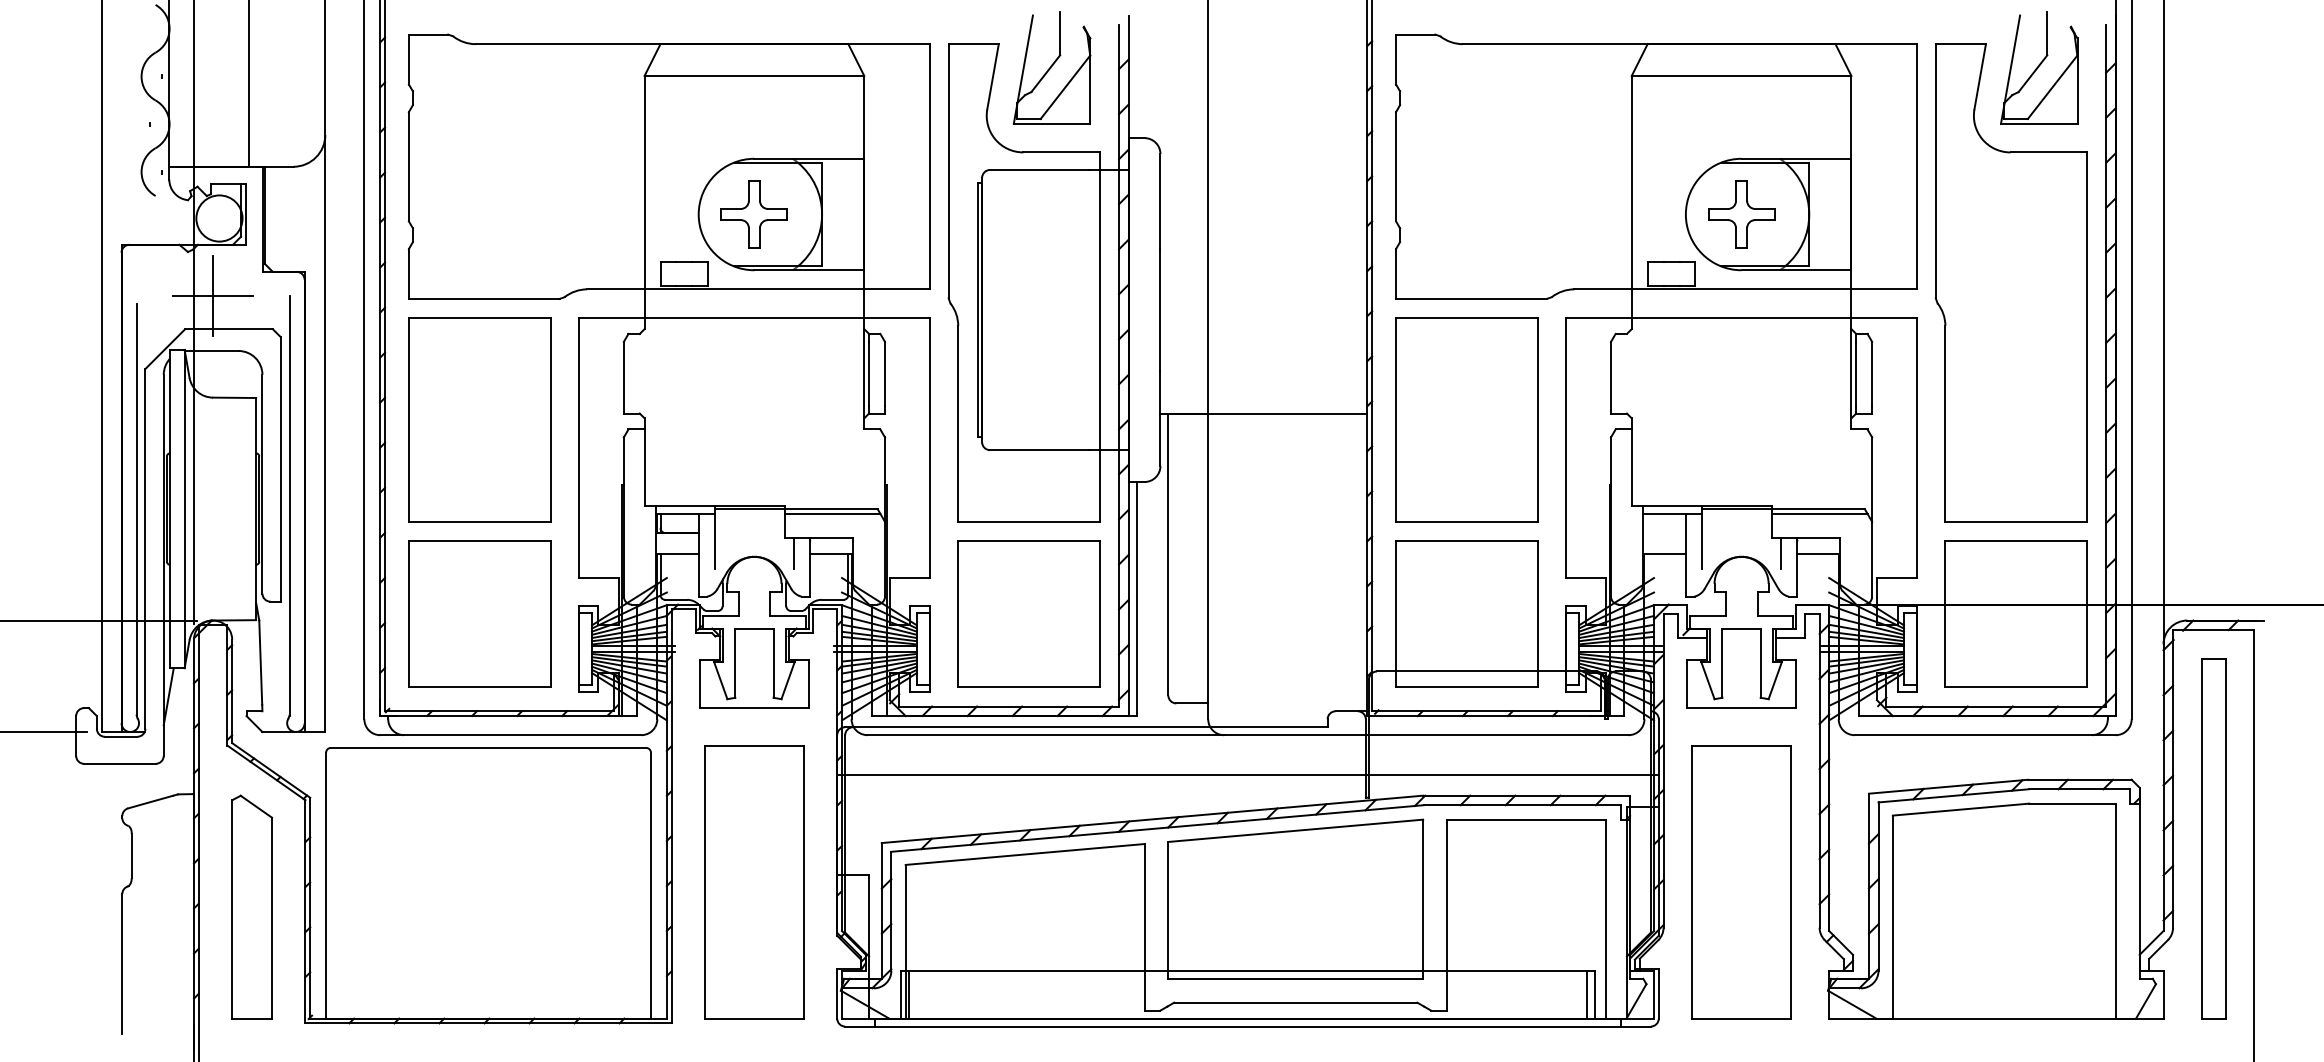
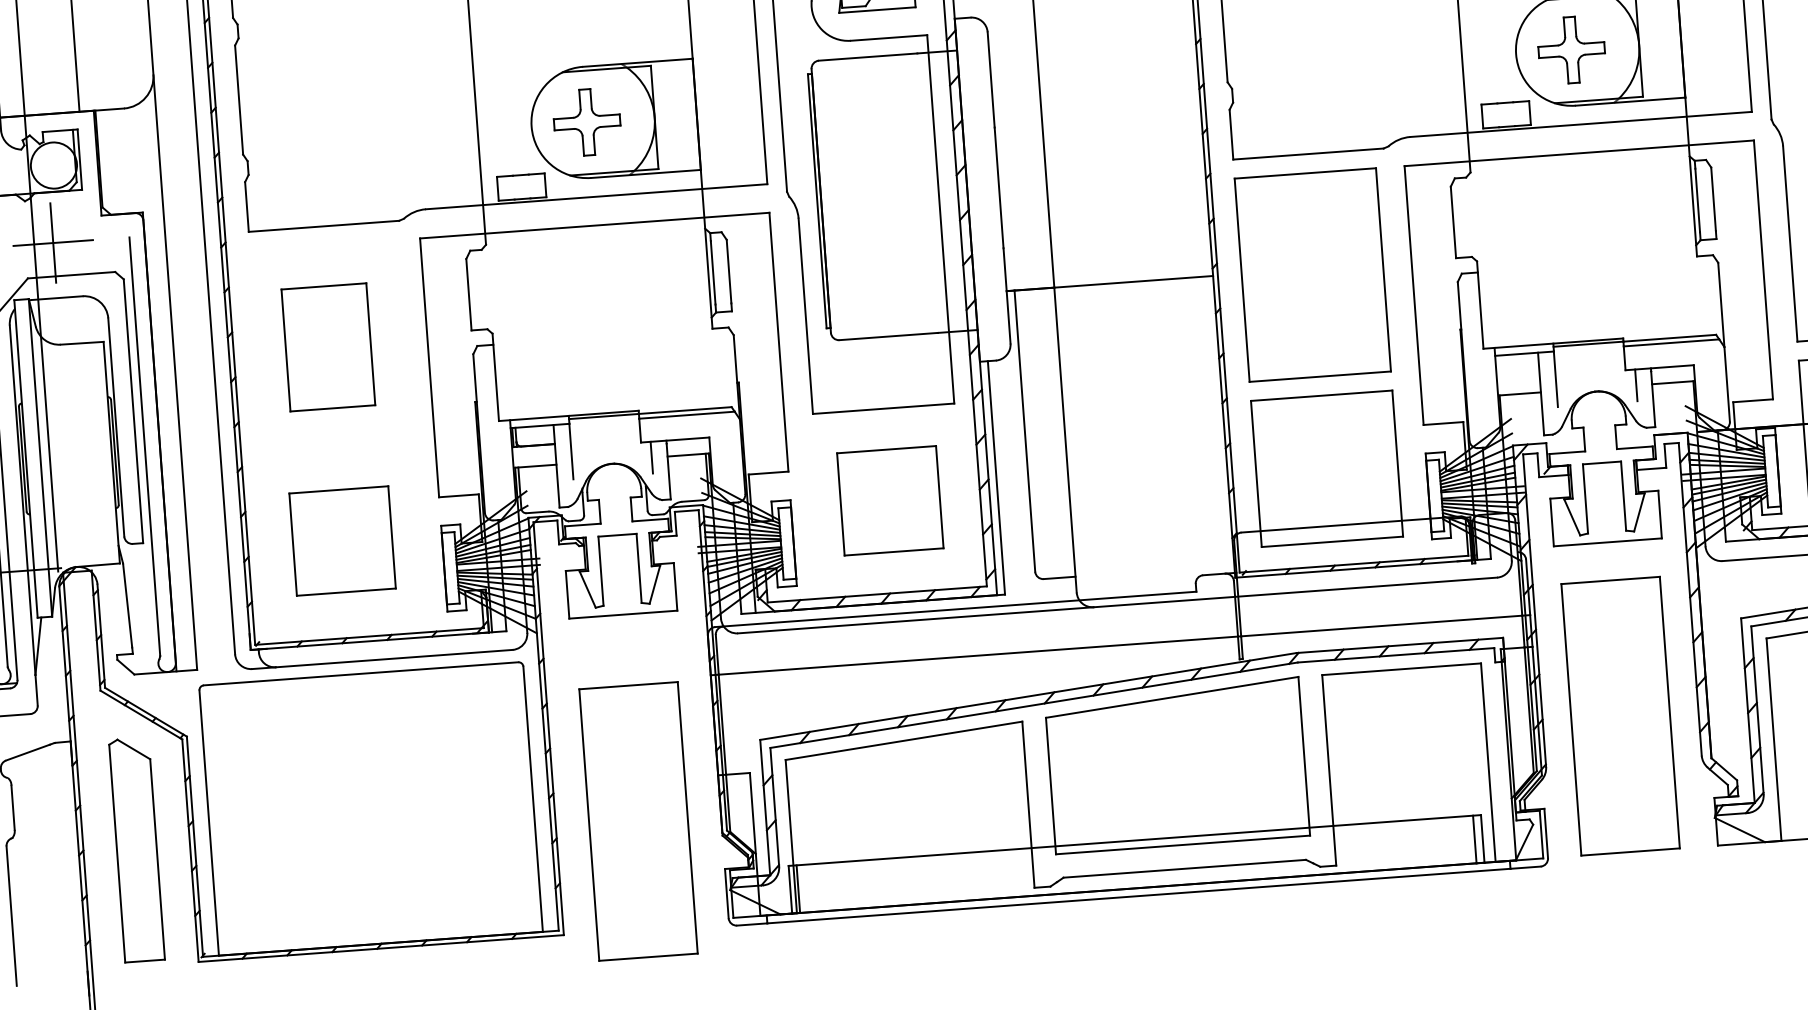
part: (479, 419) -> (328, 346), size x0.6
part: (479, 613) -> (342, 540), size x0.7
part: (1028, 613) -> (889, 500), size x0.7
part: (754, 882) -> (638, 821), moved

